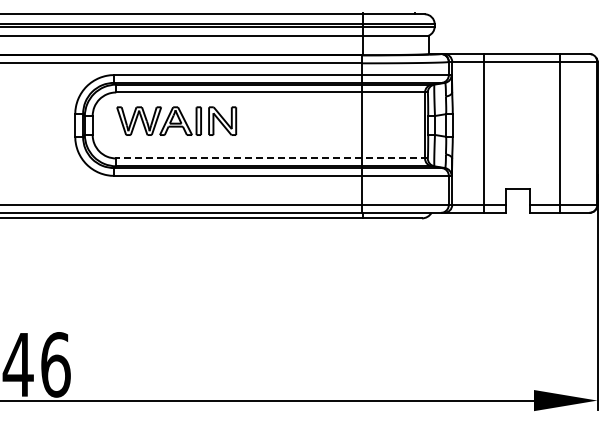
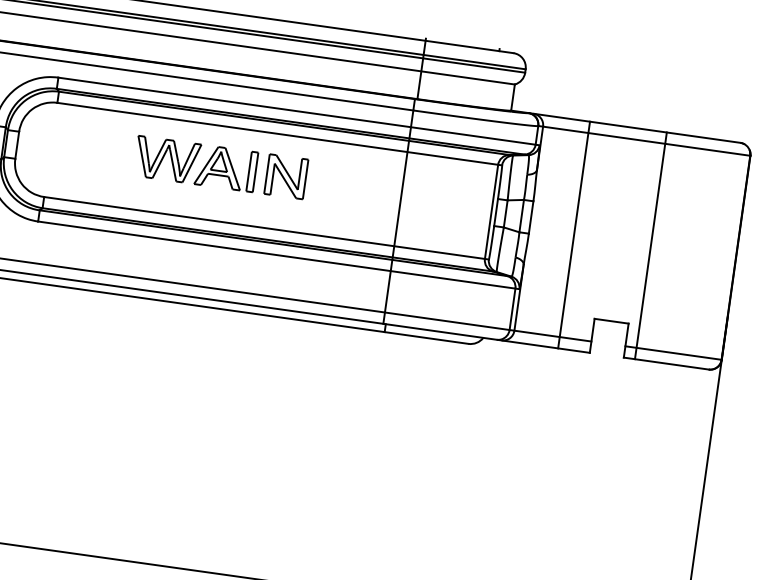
part: (176, 120) -> (220, 166), moved
line: (559, 133) -> (650, 245), moved
line: (272, 158) -> (267, 228), dashed -> solid

